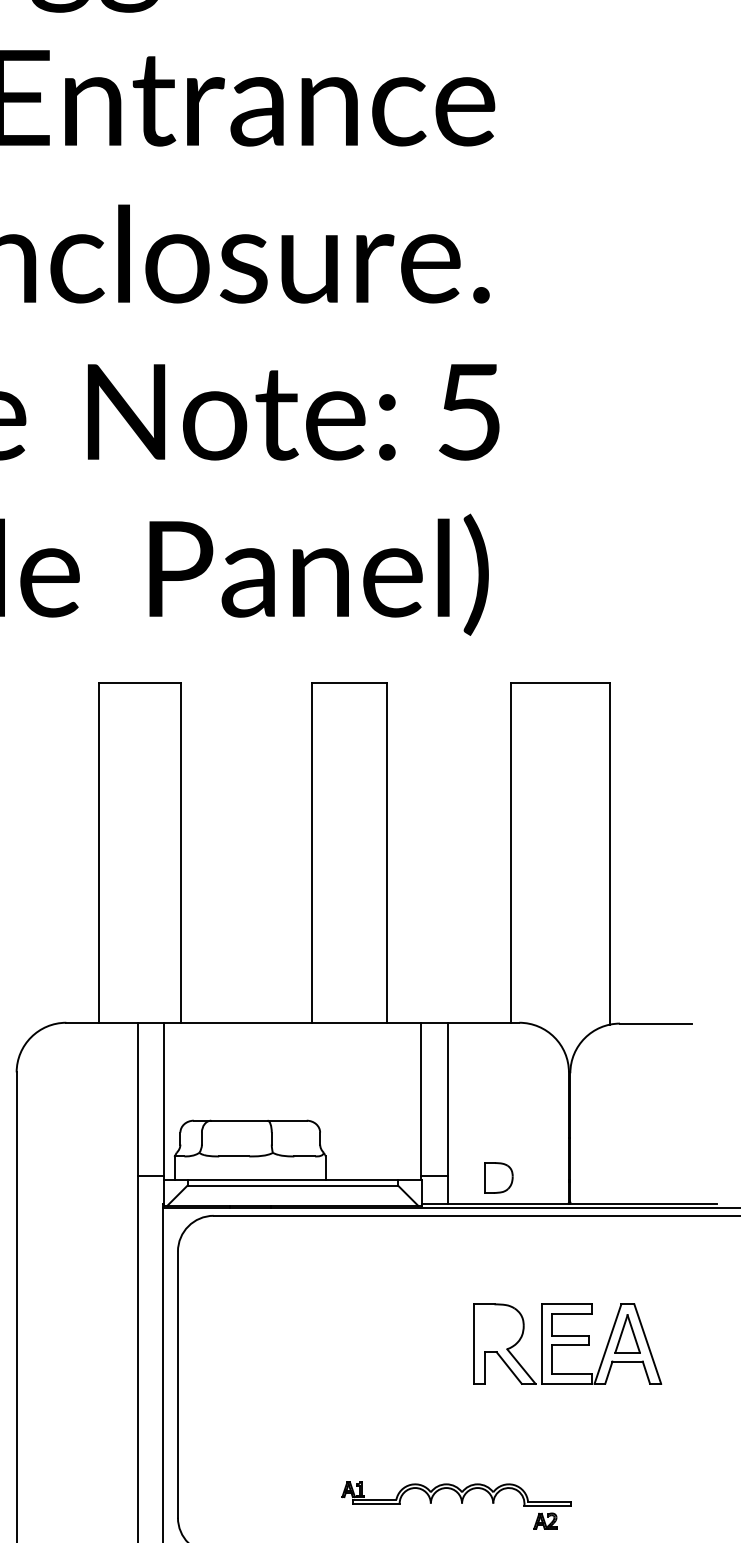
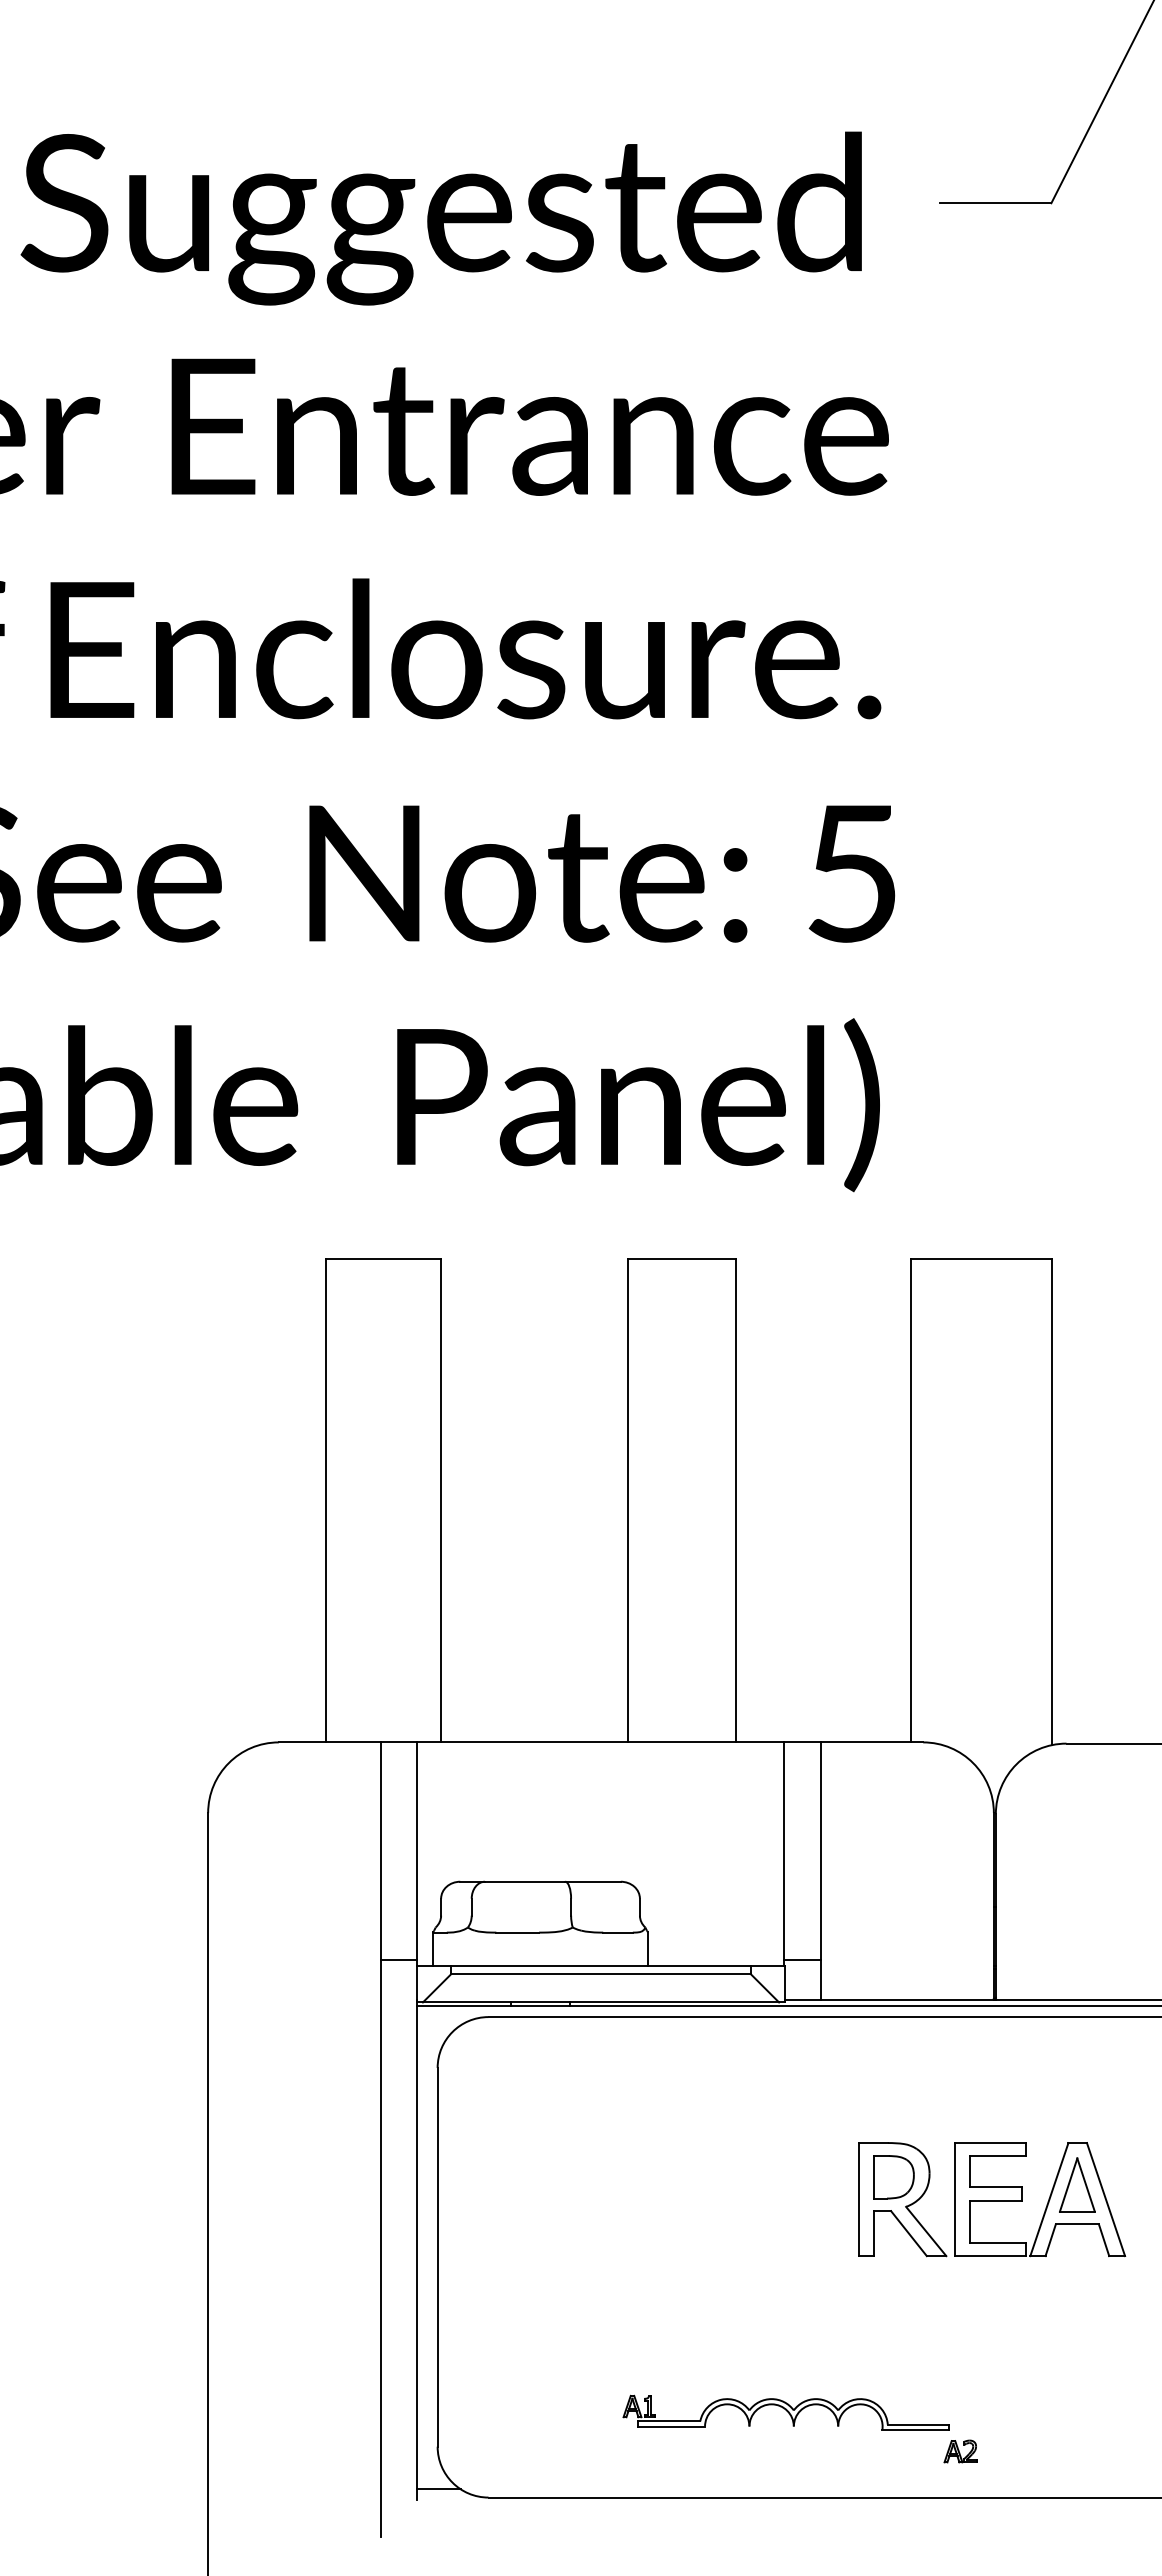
part: (498, 1178) -> (893, 2177), moved
part: (456, 1493) -> (785, 2412), moved

